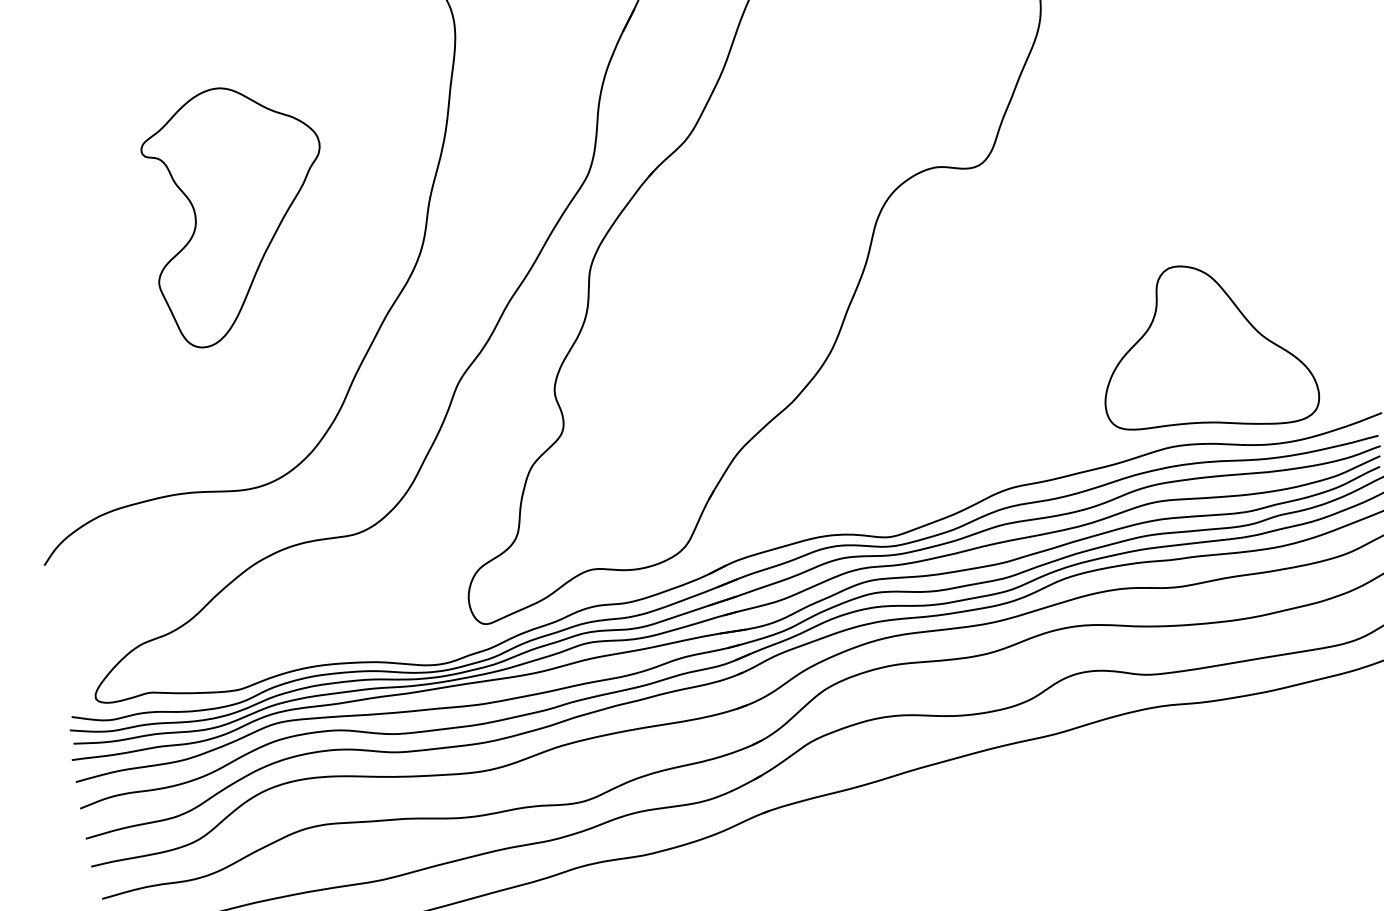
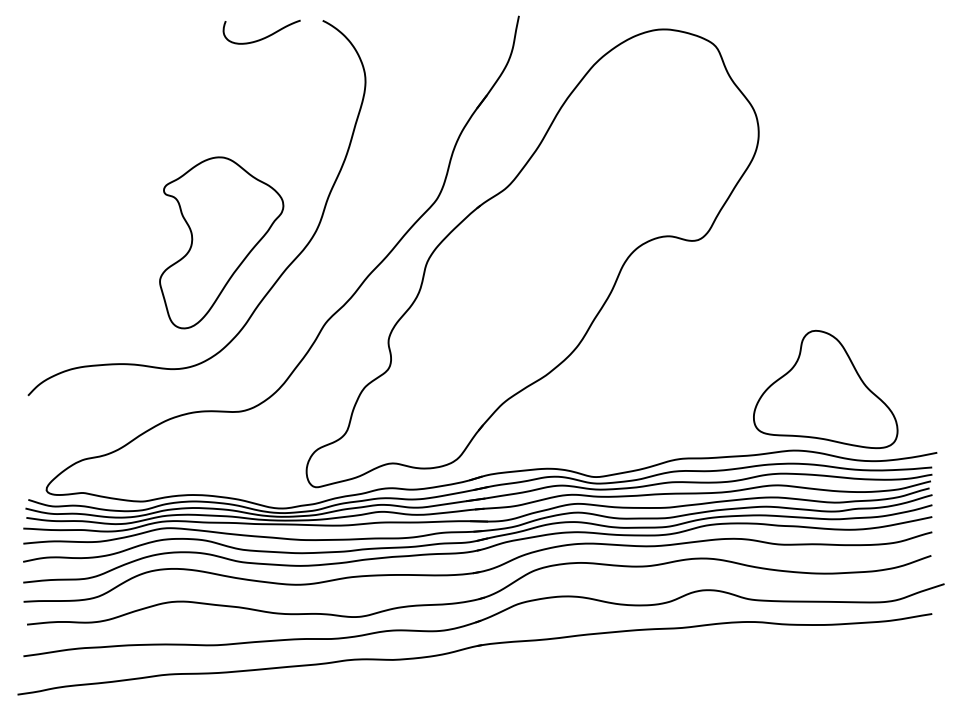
part: (238, 212) -> (221, 242), moved

